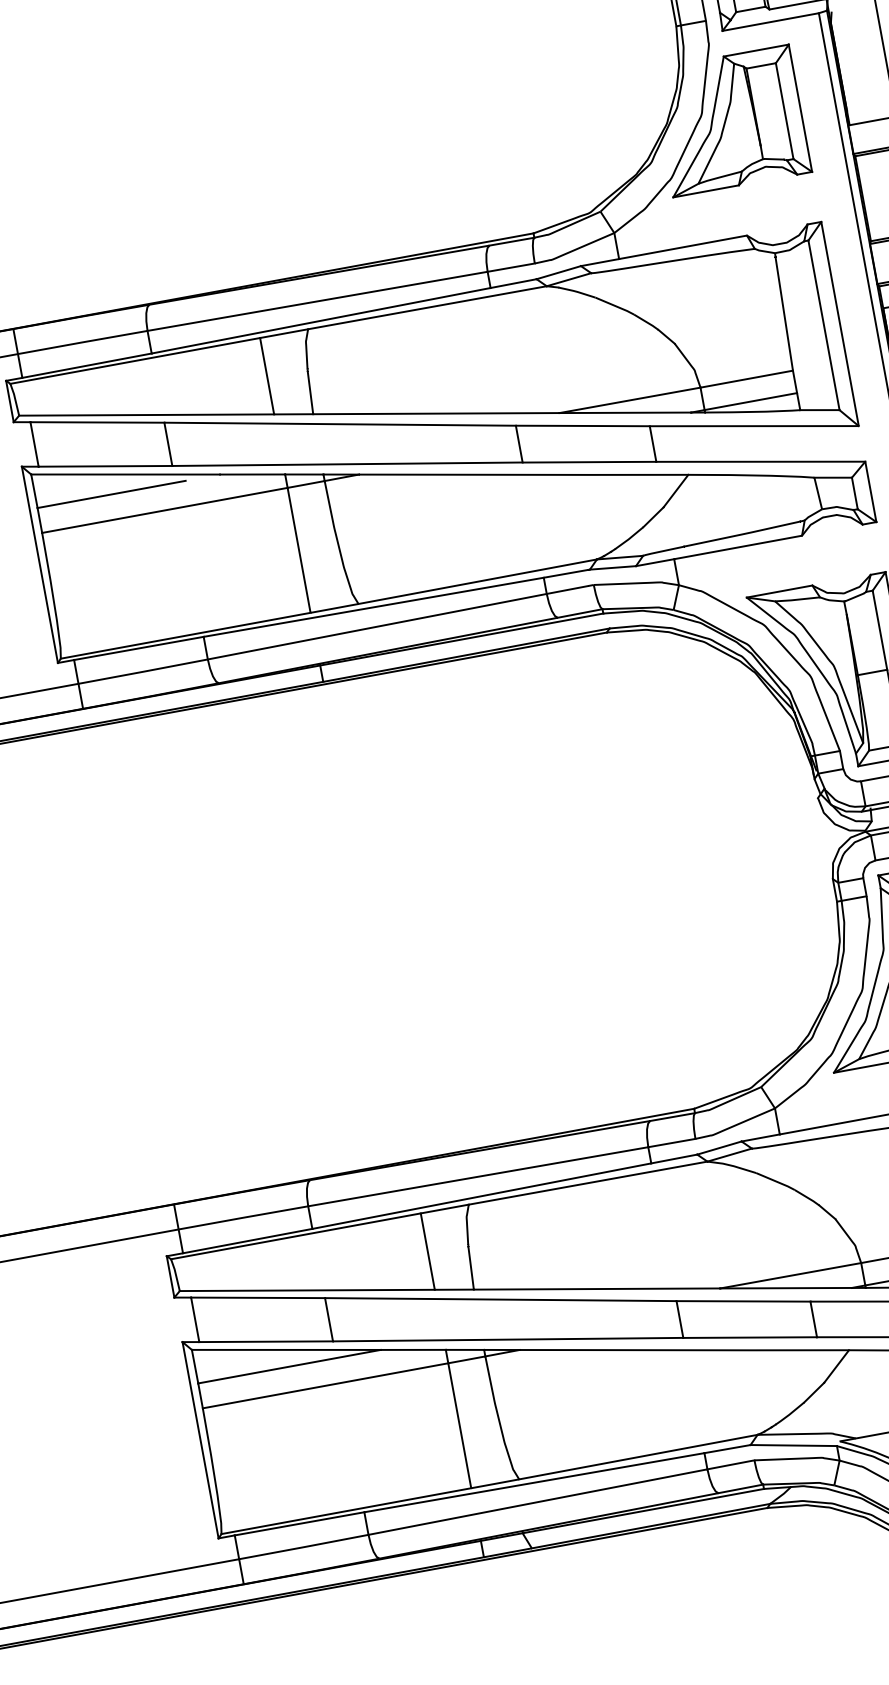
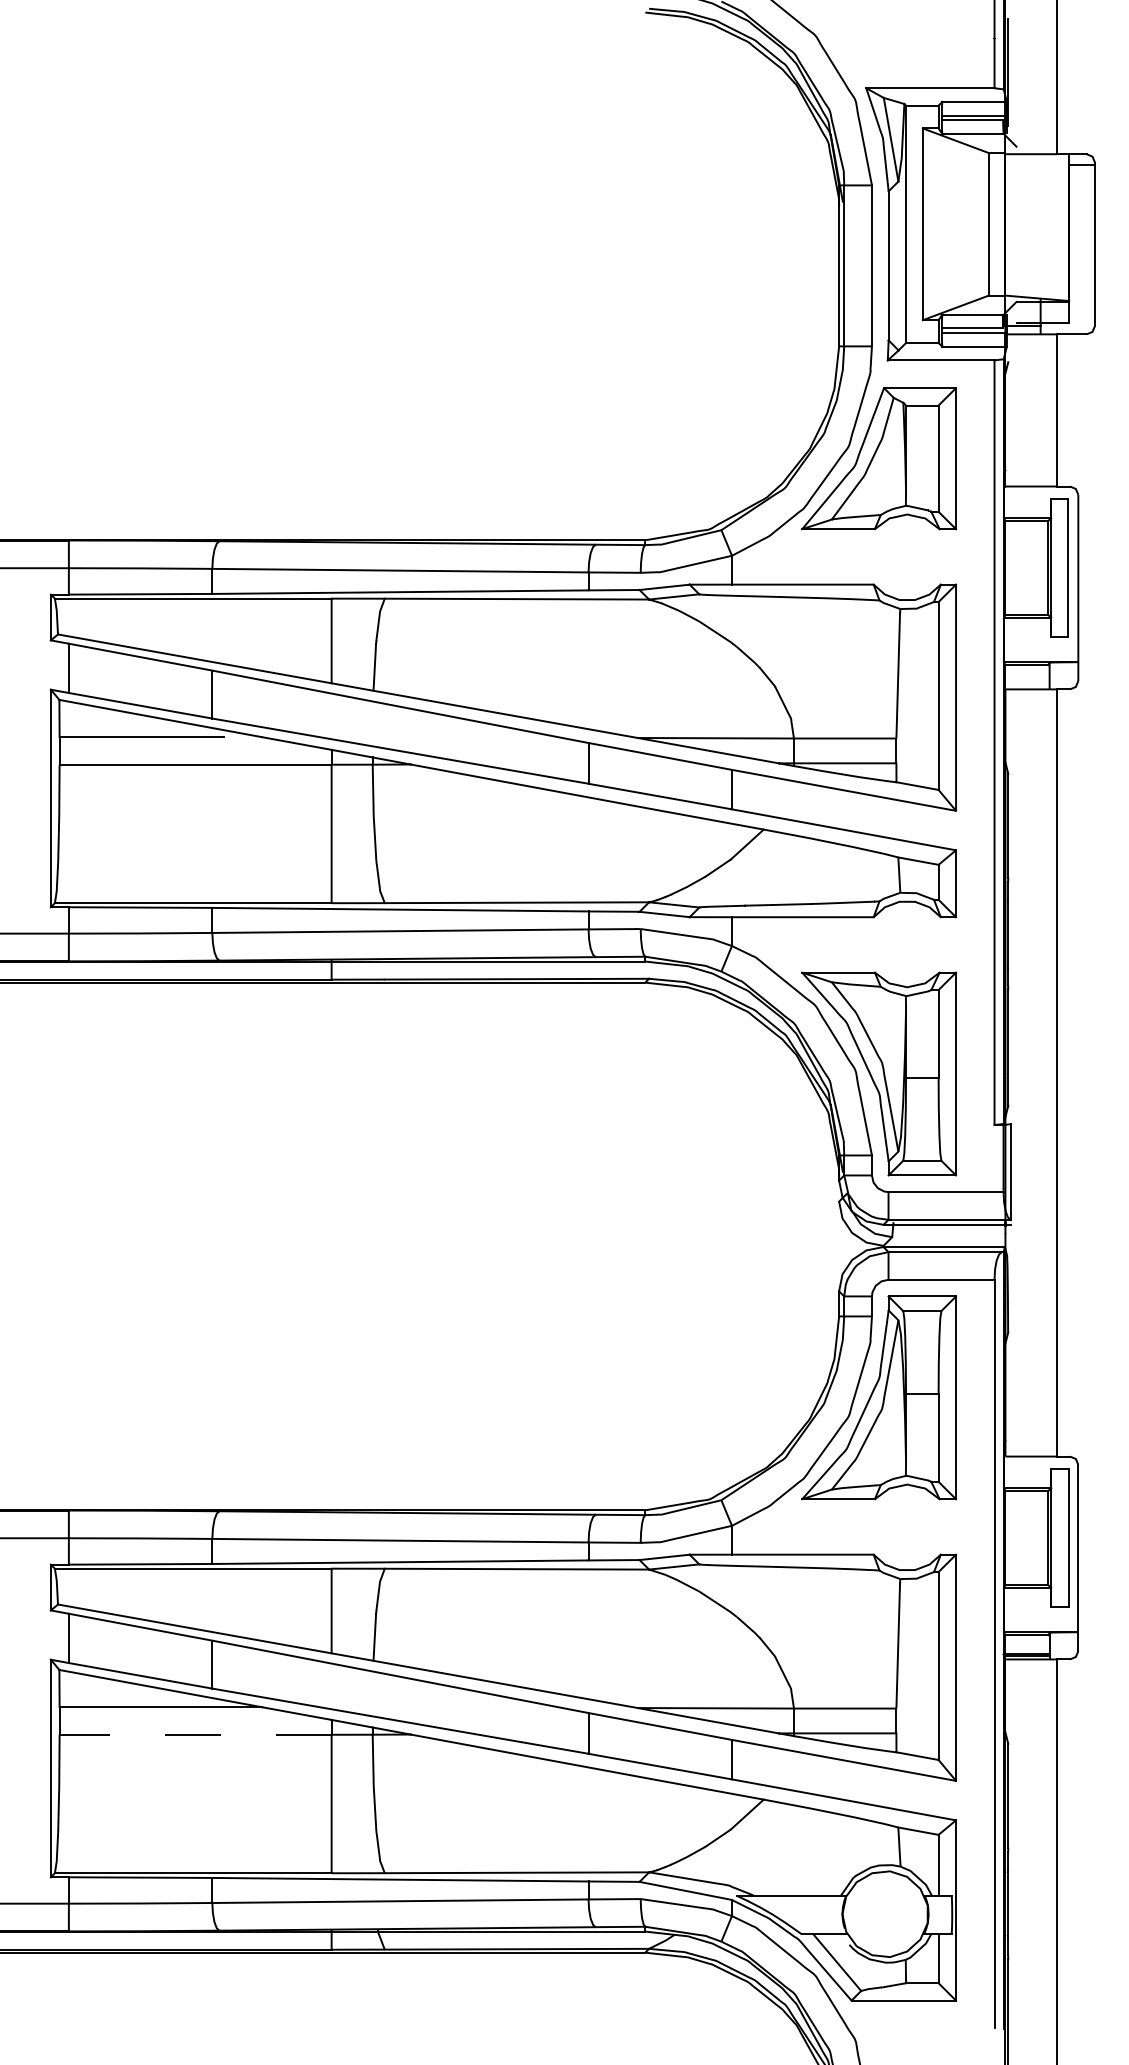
line: (325, 1385) -> (195, 1734), solid -> dashed

